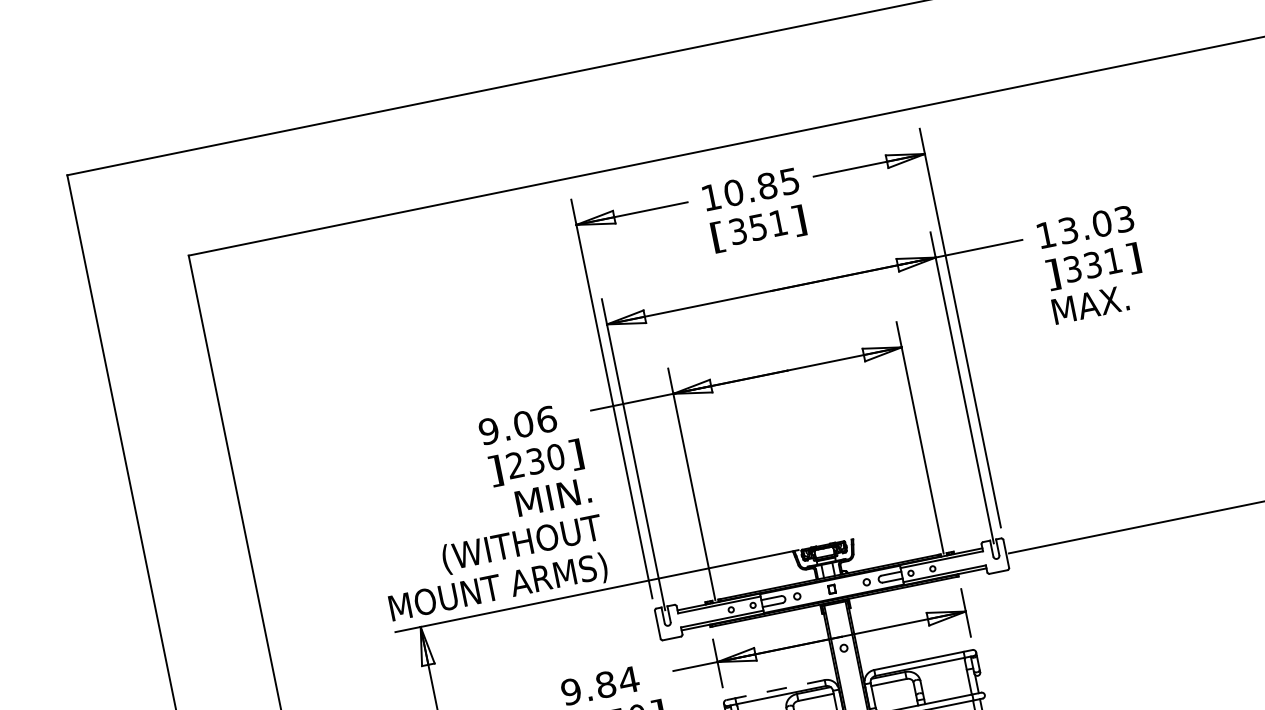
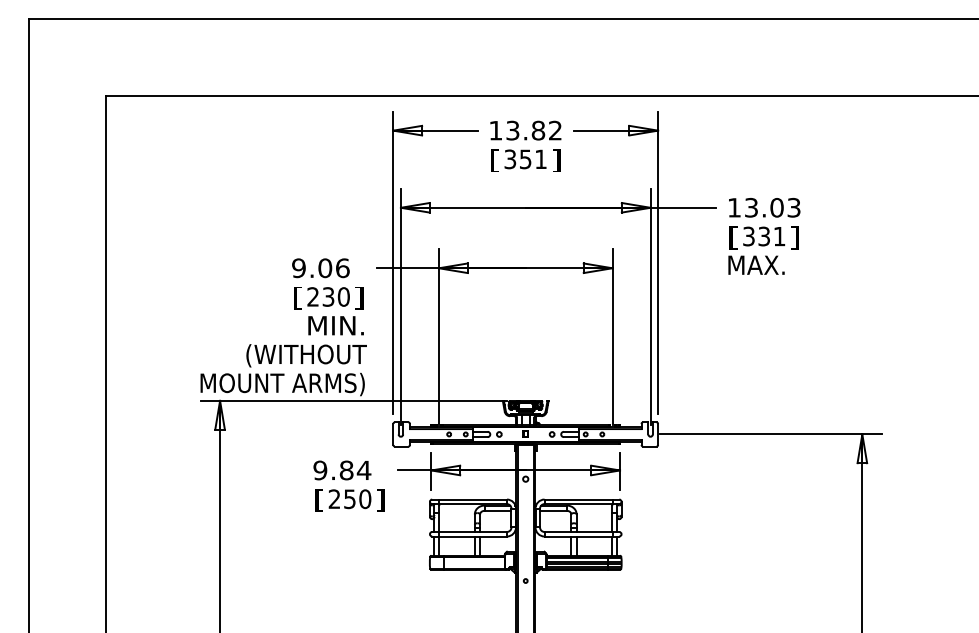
text: (760, 187) -> (533, 130), 10.85 -> 13.82
text: (1052, 274) -> (733, 237), ] -> [
text: (494, 470) -> (297, 297), ] -> [
line: (776, 689) -> (470, 499), dashed -> solid

